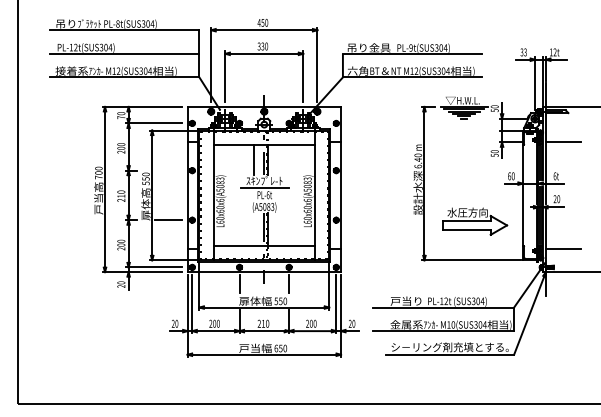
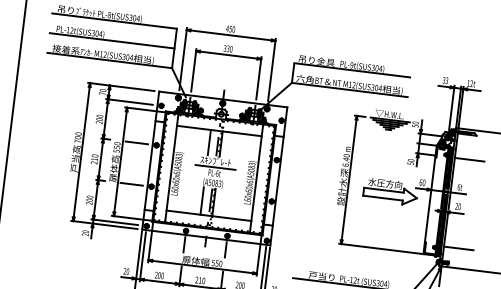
line: (168, 170) -> (136, 142), added
part: (475, 221) -> (390, 191), moved
line: (254, 229) -> (202, 200), added

